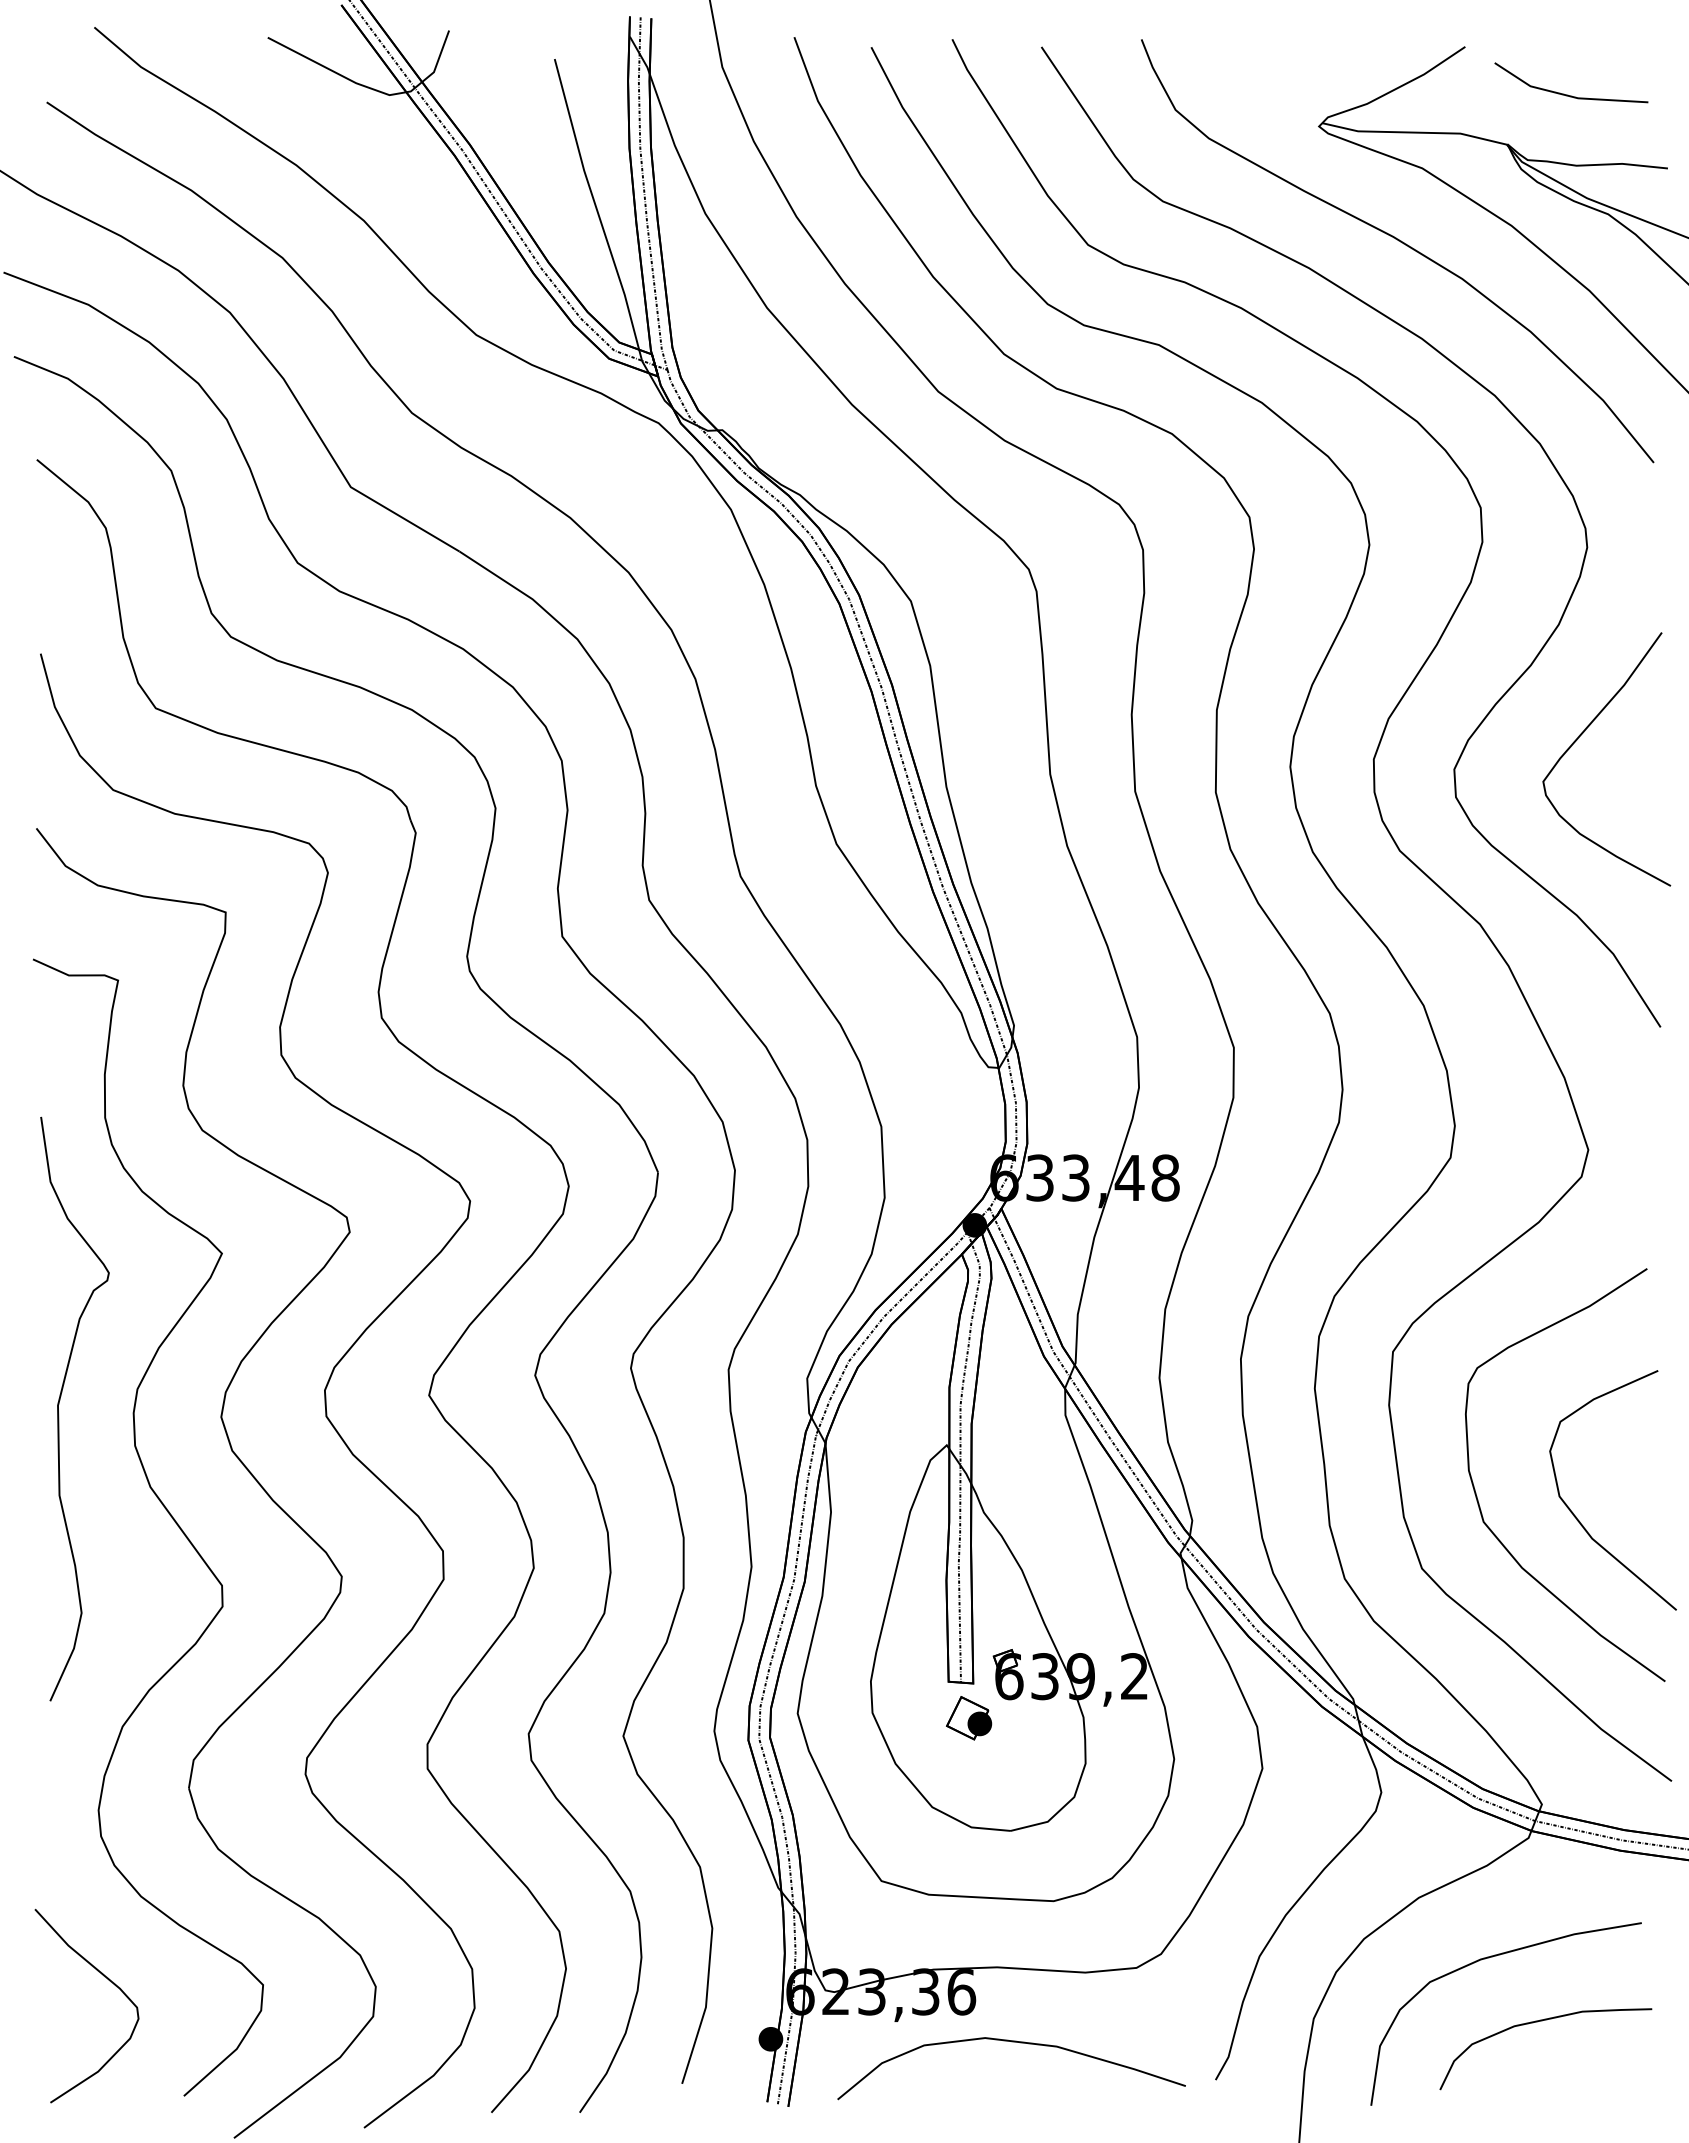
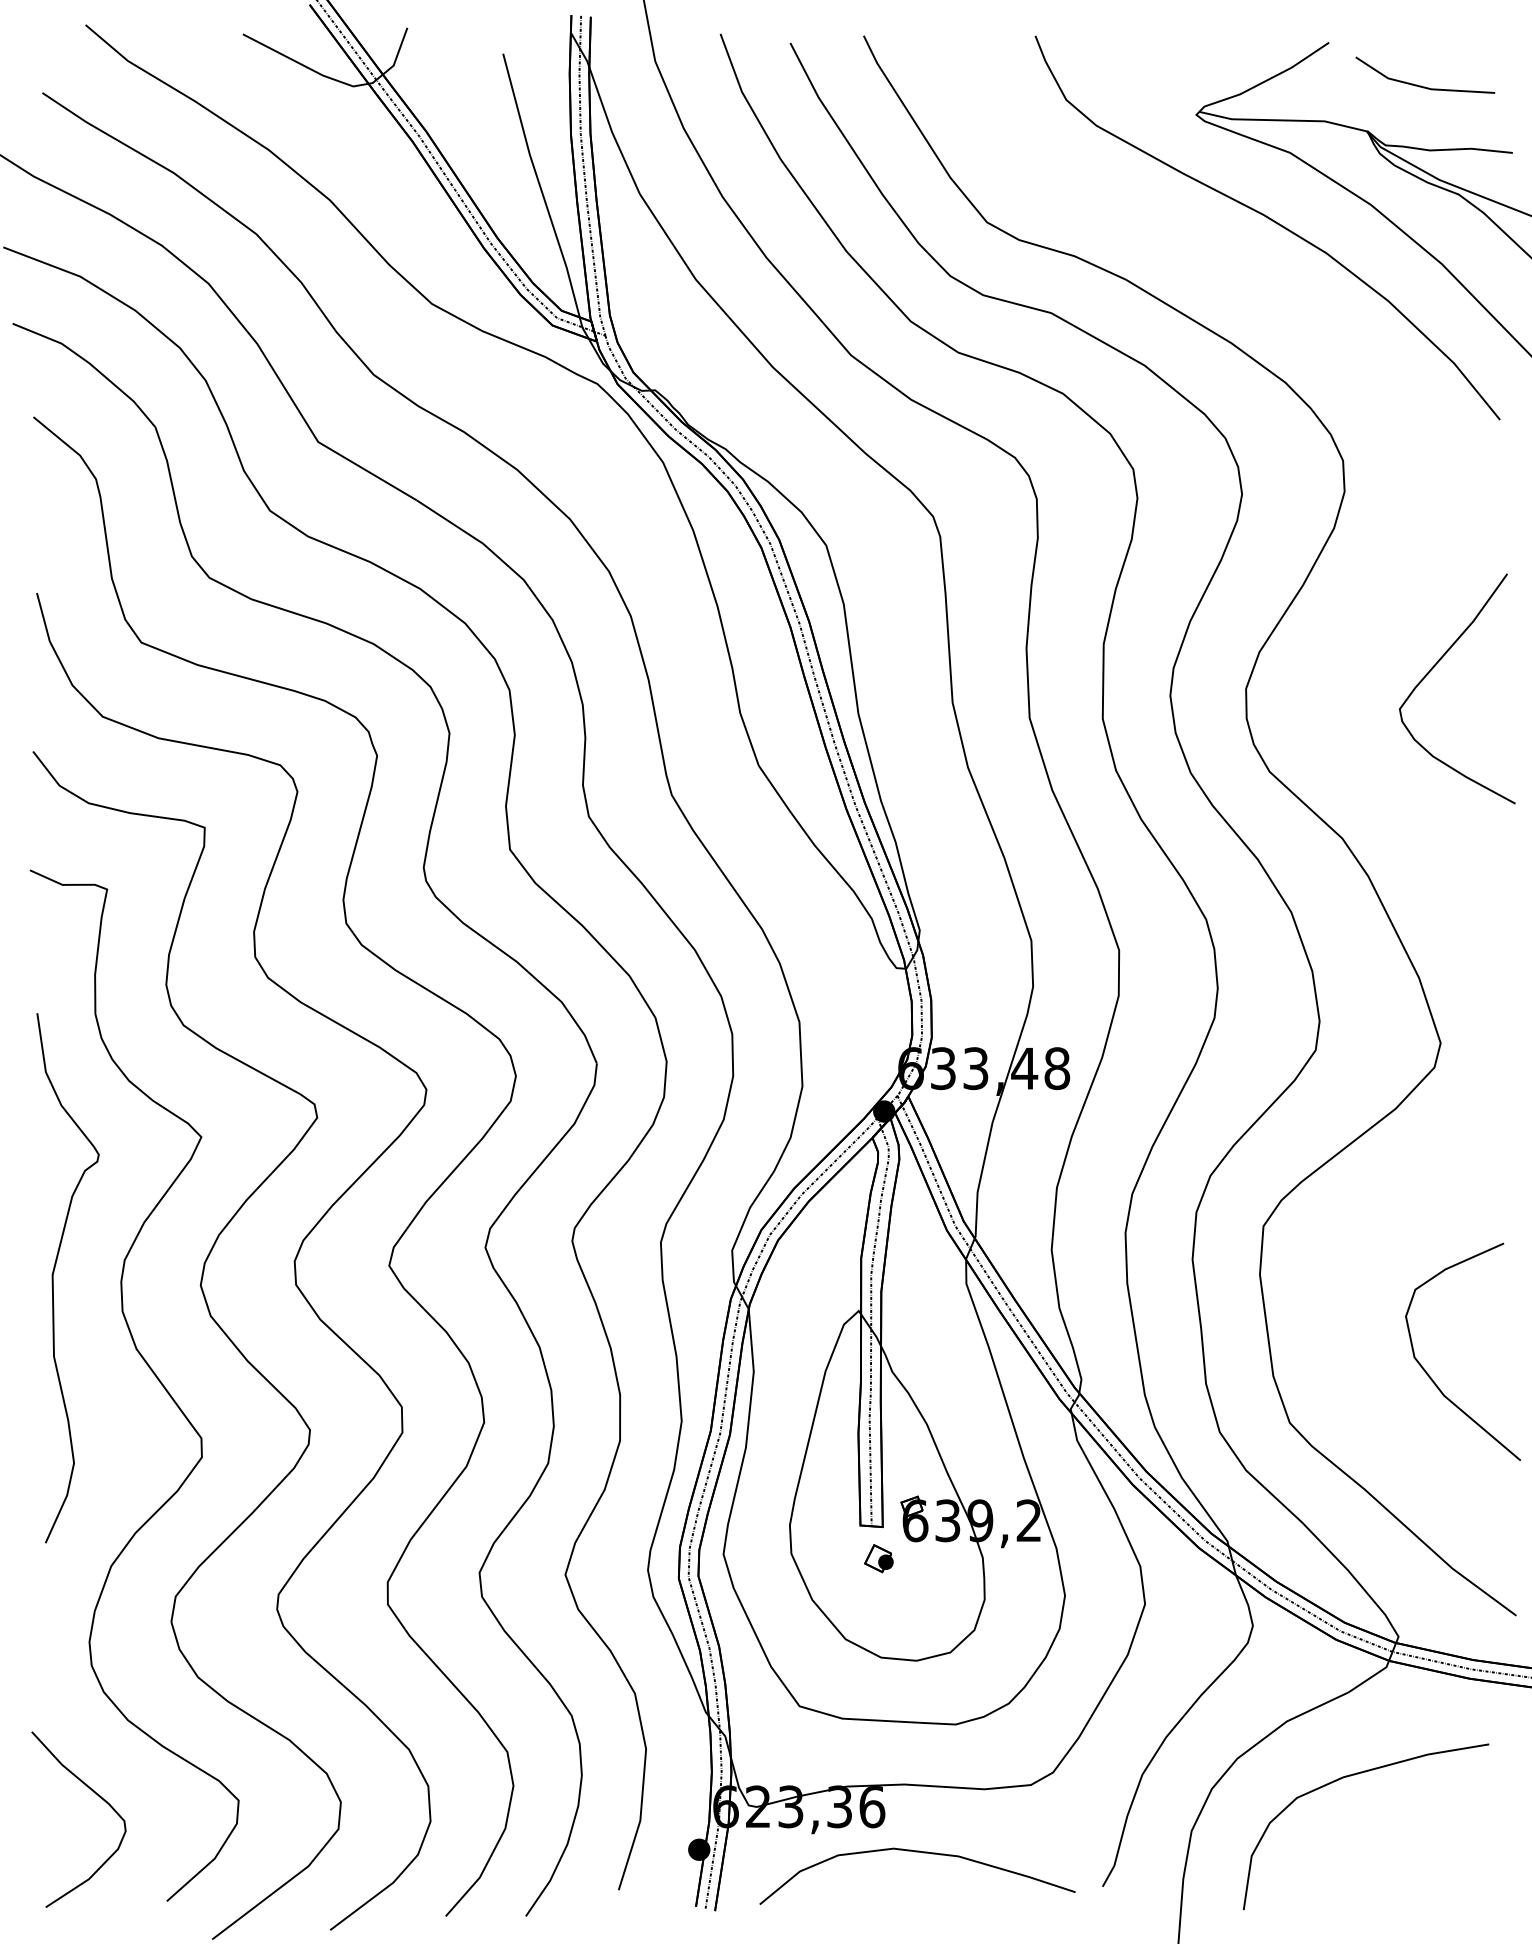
curve: (1469, 377) -> (1332, 342), removed
curve: (1478, 1499) -> (1341, 1360), removed
part: (969, 1718) -> (879, 1558), size x0.7
curve: (1542, 2021) -> (1399, 1833), removed

